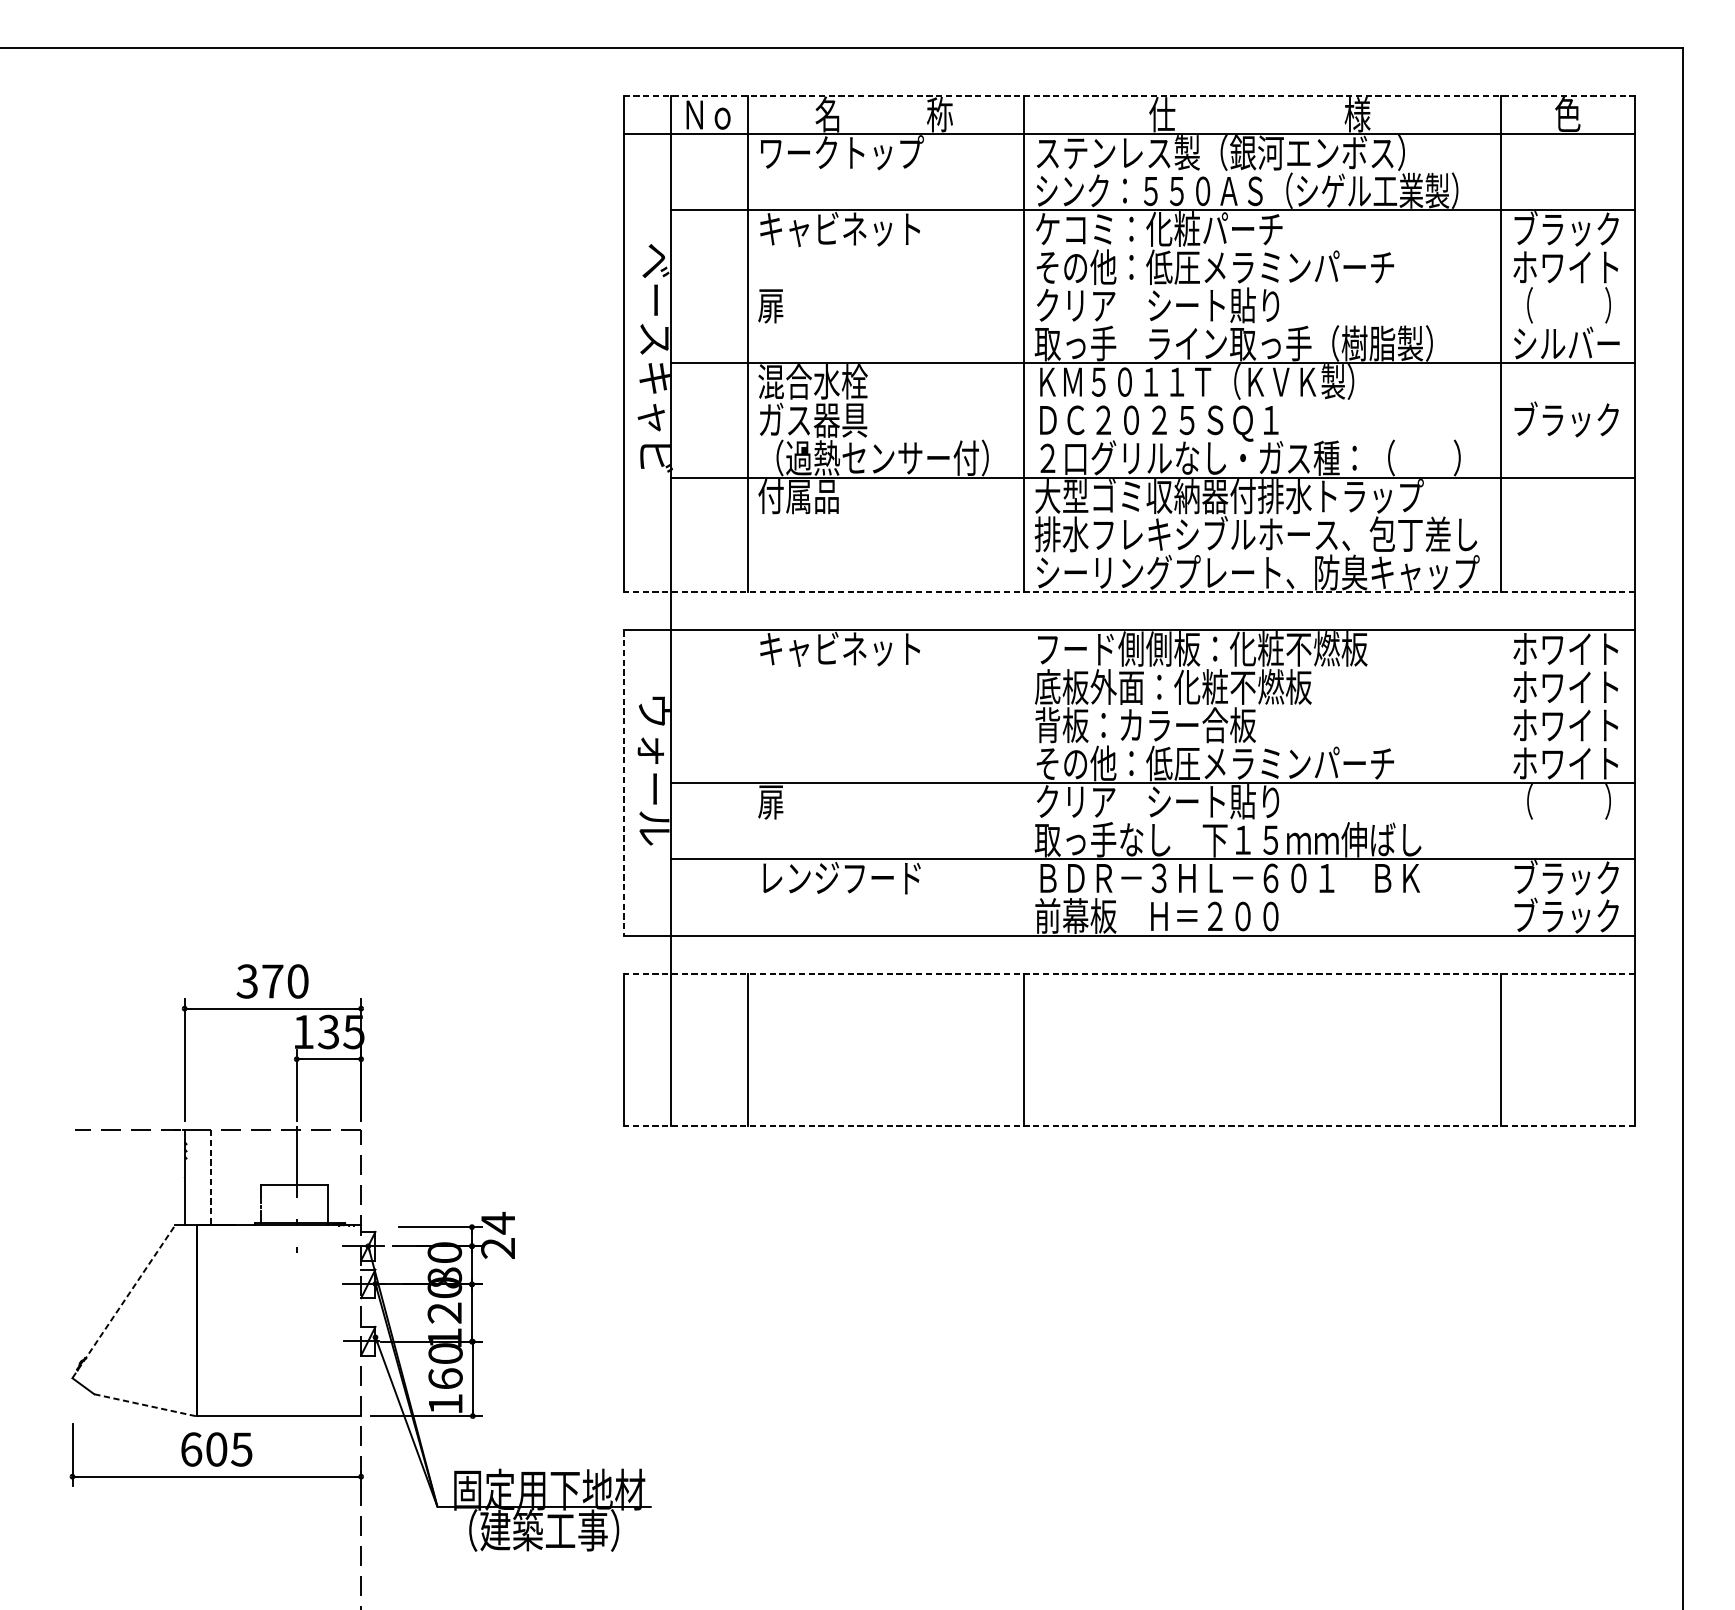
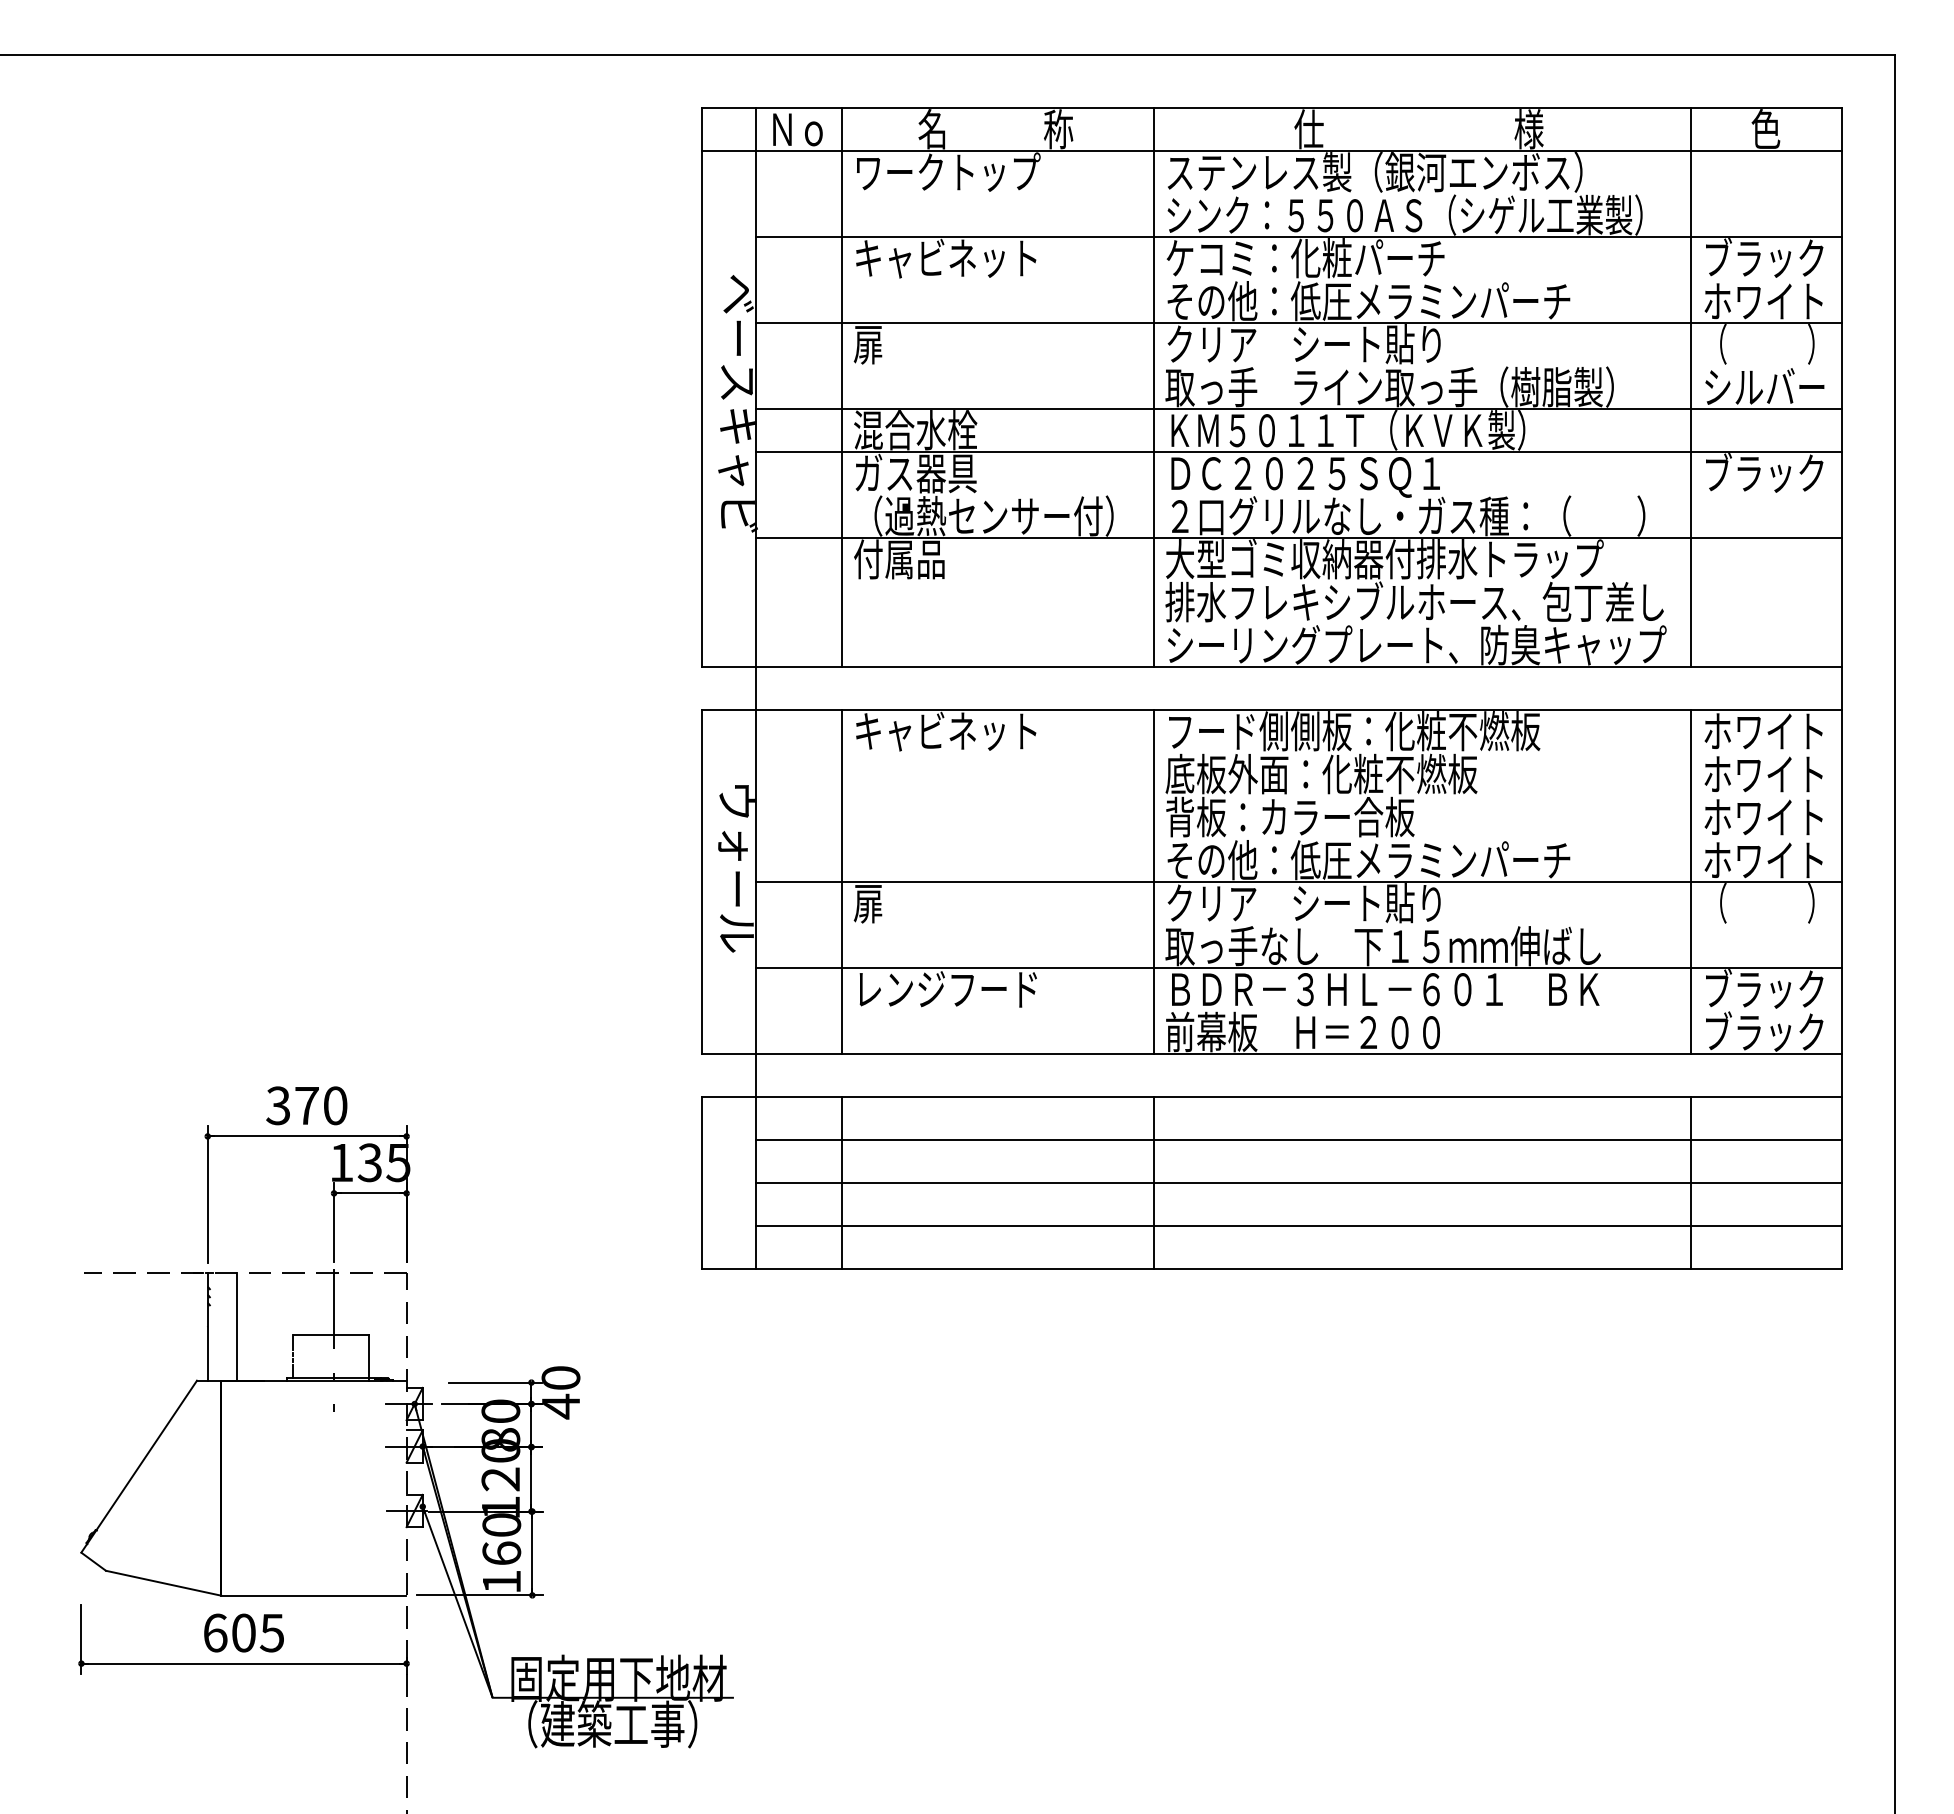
line: (1128, 96) -> (1271, 108), dashed -> solid
line: (1152, 287) -> (1298, 323), added
line: (1152, 401) -> (1298, 452), added
line: (1128, 592) -> (1271, 667), dashed -> solid
line: (623, 783) -> (702, 882), dashed -> solid
line: (747, 783) -> (841, 882), added
line: (1024, 783) -> (1153, 882), added
line: (1501, 783) -> (1691, 882), added
line: (1128, 974) -> (1271, 1097), dashed -> solid
line: (1152, 1012) -> (1298, 1140), added
line: (1152, 1050) -> (1298, 1183), added
line: (1152, 1088) -> (1298, 1226), added
line: (1128, 1126) -> (1271, 1269), dashed -> solid
line: (211, 1177) -> (237, 1326), dashed -> solid
text: (497, 1235) -> (560, 1392), 24 -> 40
line: (124, 1301) -> (139, 1466), dashed -> solid
line: (145, 1405) -> (163, 1583), dashed -> solid

